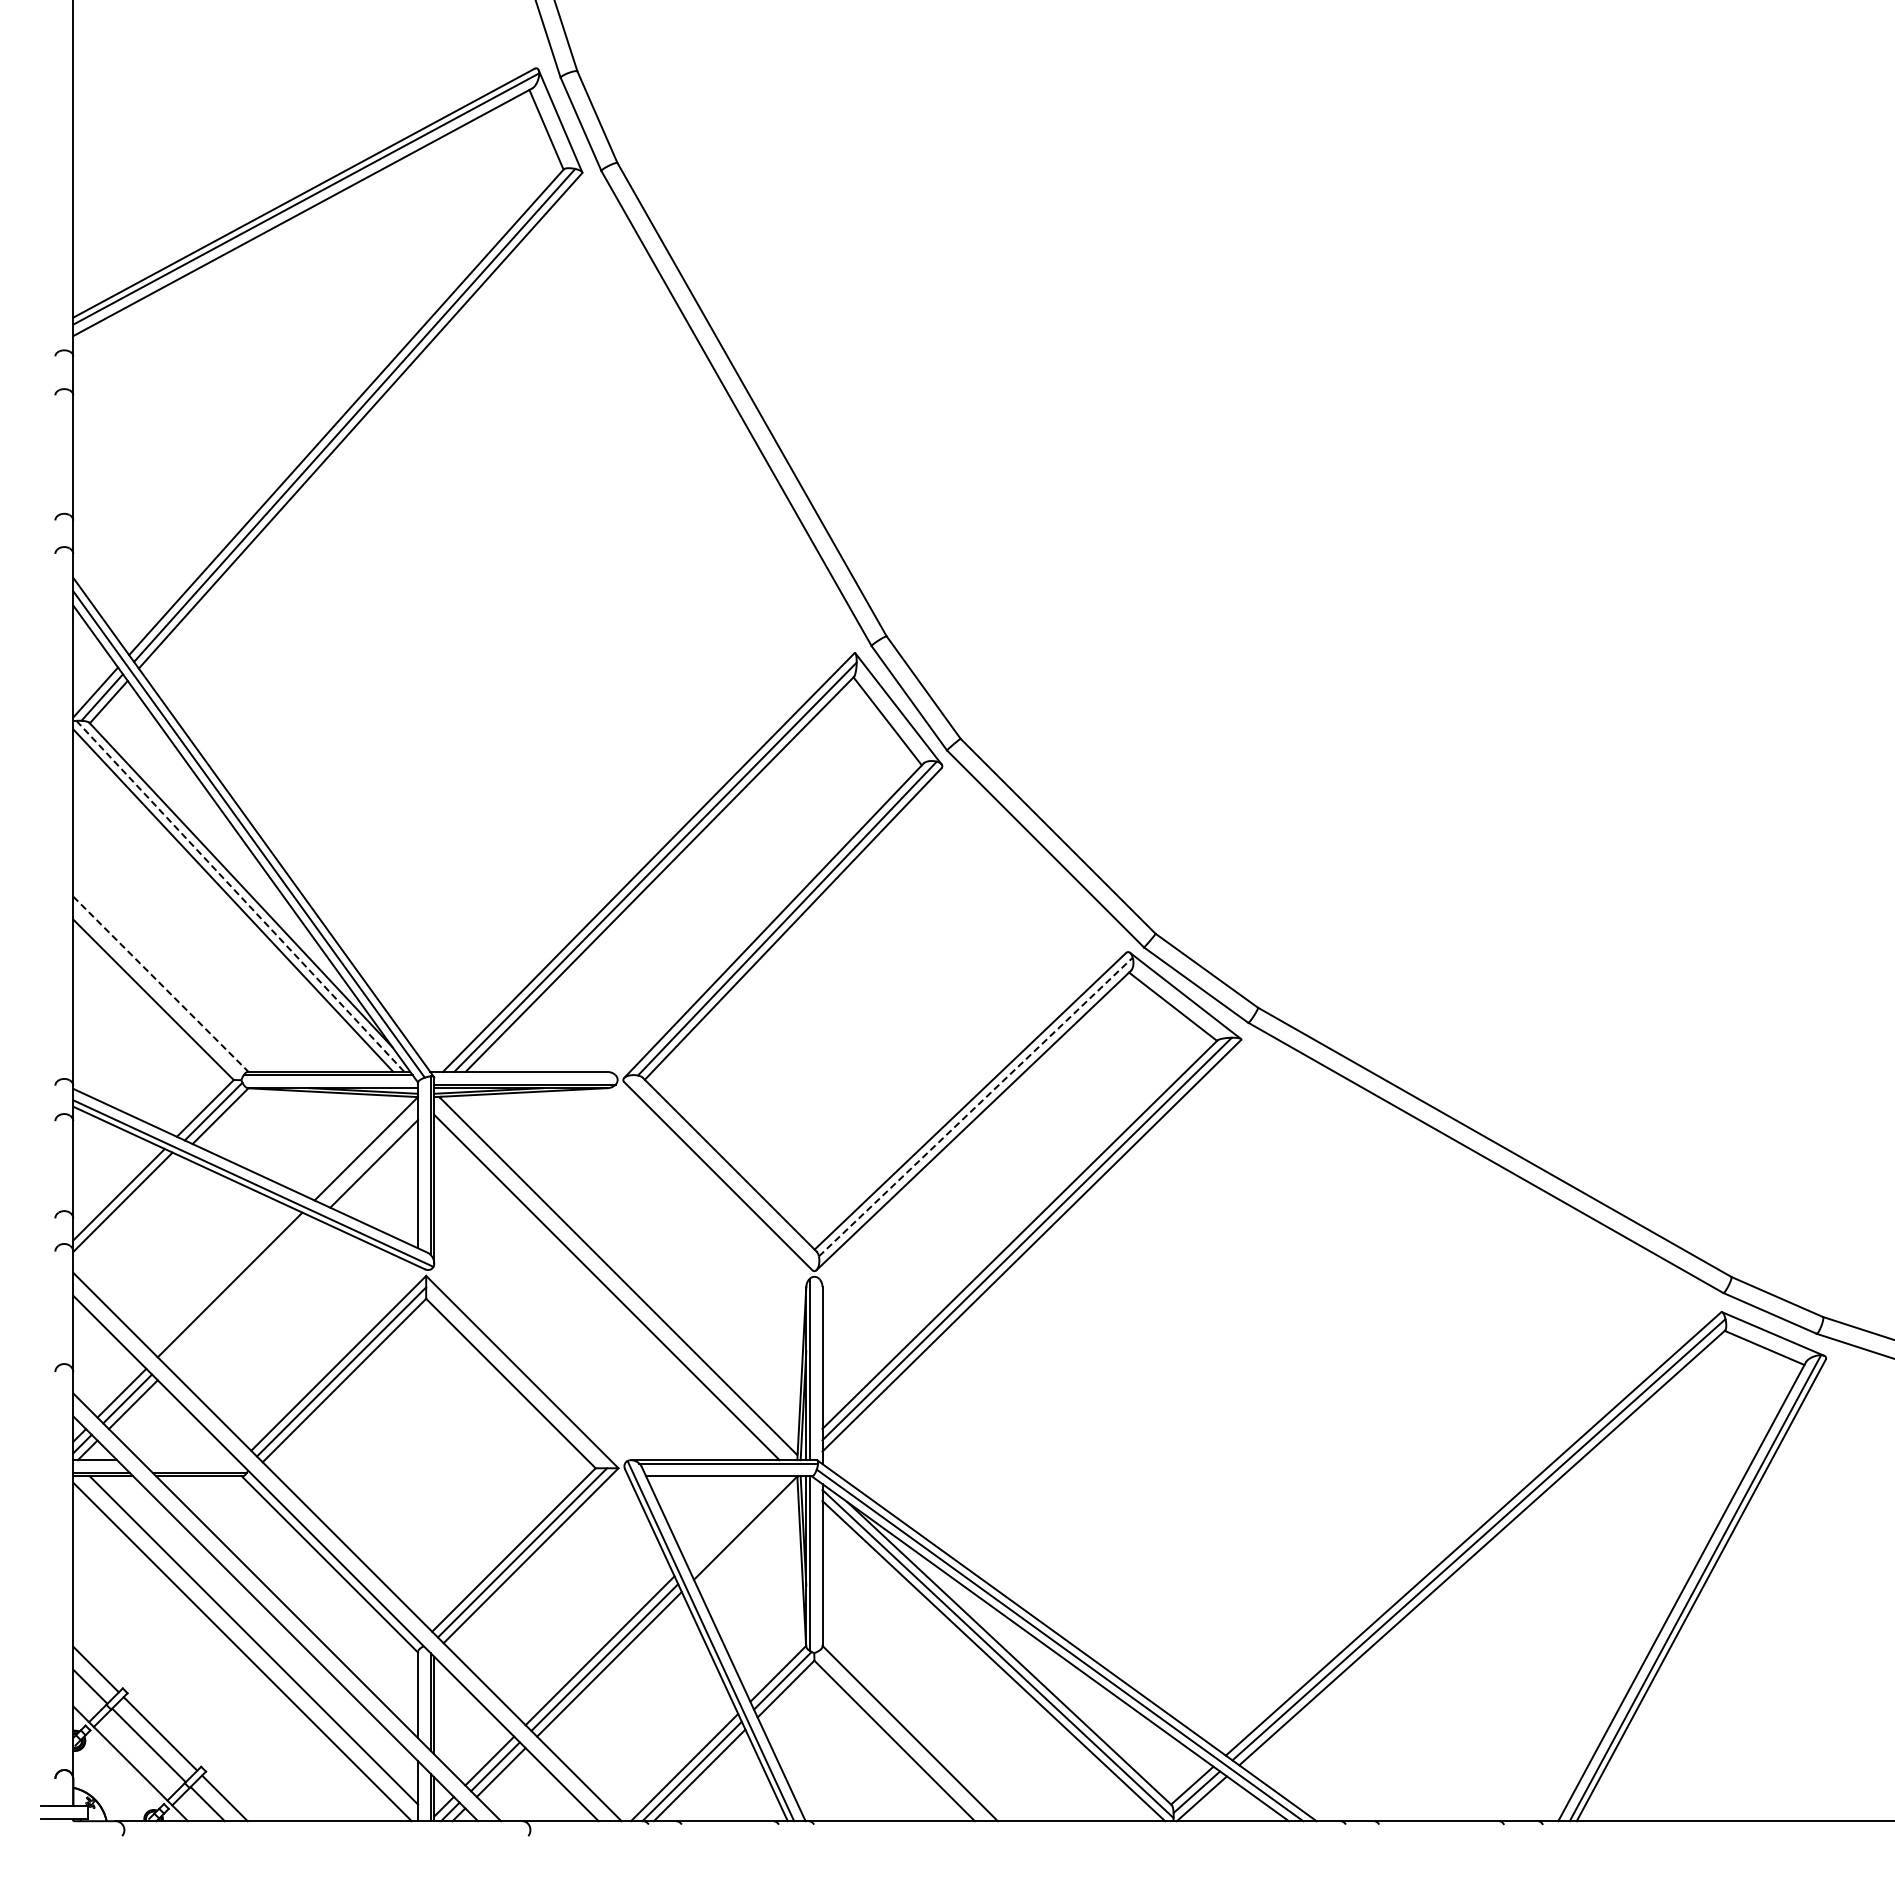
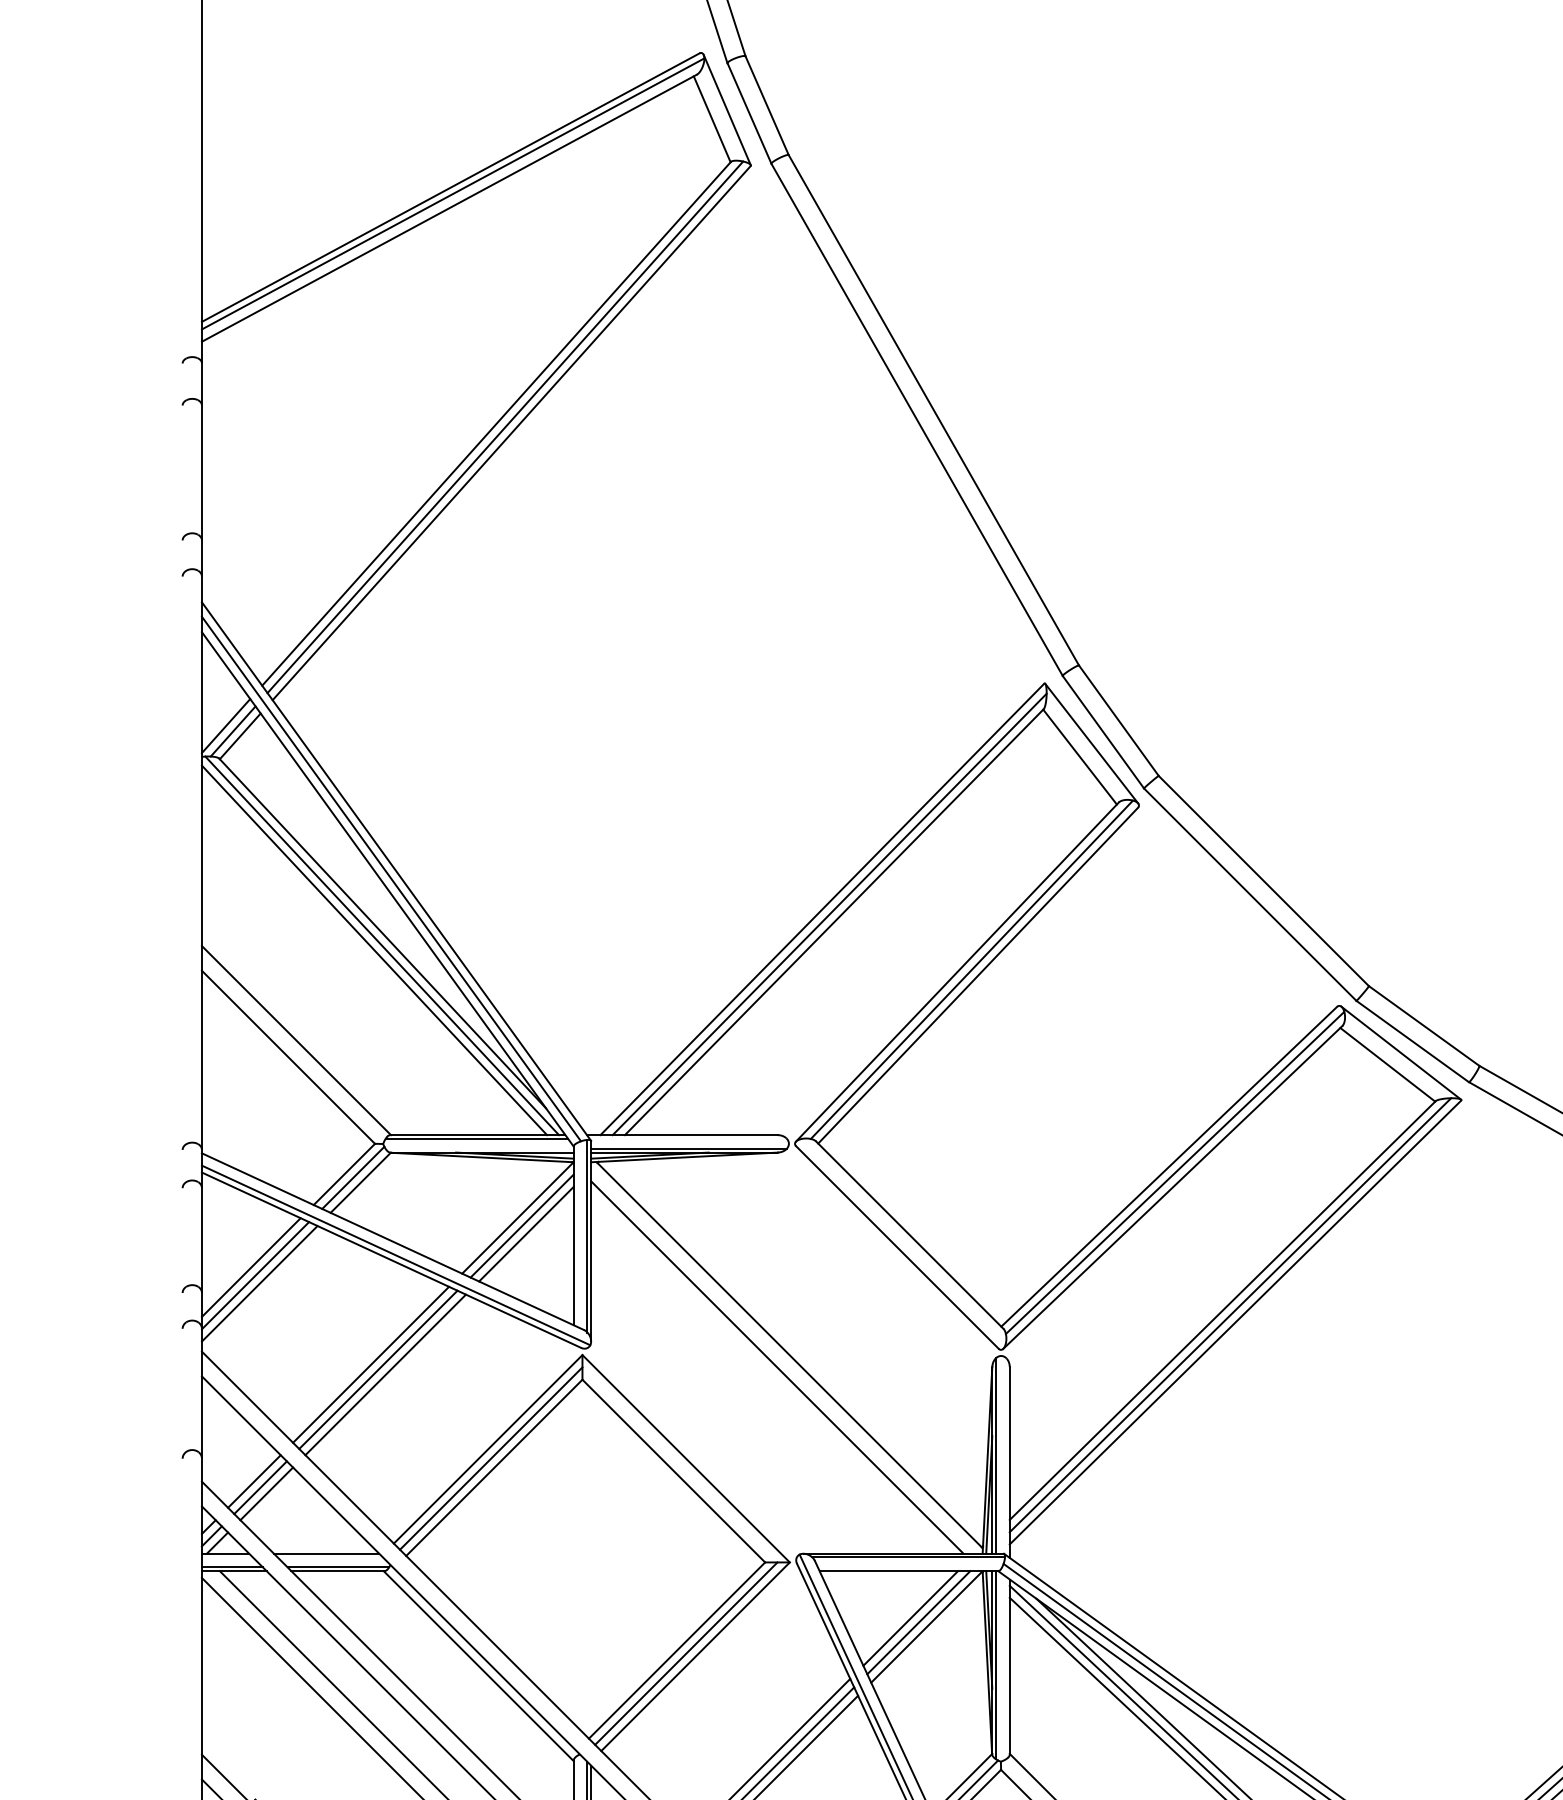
line: (240, 896) -> (382, 945), dashed -> solid
line: (160, 984) -> (296, 1040), dashed -> solid
line: (975, 1107) -> (1174, 1173), dashed -> solid
line: (370, 1156) -> (522, 1226), added
line: (126, 1209) -> (259, 1283), added
line: (236, 1289) -> (377, 1369), added
line: (243, 1293) -> (385, 1373), added
line: (188, 1460) -> (326, 1554), added
line: (730, 1520) -> (910, 1618), added
line: (737, 1523) -> (918, 1621), added

